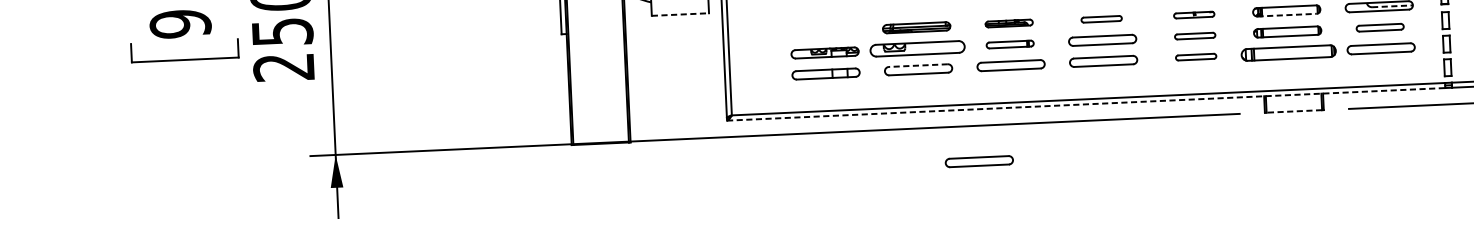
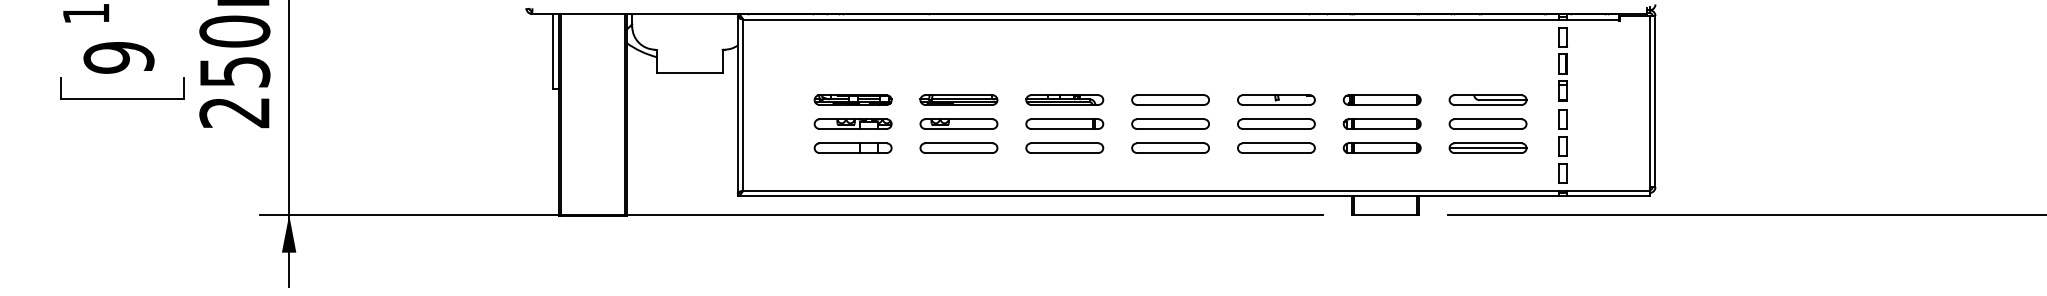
line: (1392, 6) -> (1503, 100), dashed -> solid
line: (679, 14) -> (689, 72), dashed -> solid
part: (1194, 14) -> (1276, 99), size x1.67
line: (1287, 14) -> (1382, 104), dashed -> solid
part: (1101, 18) -> (1170, 99), size x1.67
part: (1008, 23) -> (1064, 99), size x1.43
part: (1379, 27) -> (1487, 123), size x1.43
part: (823, 31) -> (852, 99), added
part: (1195, 35) -> (1276, 123), size x1.67
part: (1009, 44) -> (1064, 123), size x1.43
part: (917, 48) -> (958, 123), size x0.71
line: (1380, 48) -> (1487, 147), added
part: (1287, 52) -> (1381, 147), size x0.71
part: (1196, 56) -> (1276, 147), size x1.67
line: (917, 65) -> (958, 143), dashed -> solid
line: (1086, 104) -> (1148, 196), dashed -> solid
line: (1294, 111) -> (1385, 215), dashed -> solid
part: (979, 161) -> (1023, 255), removed

